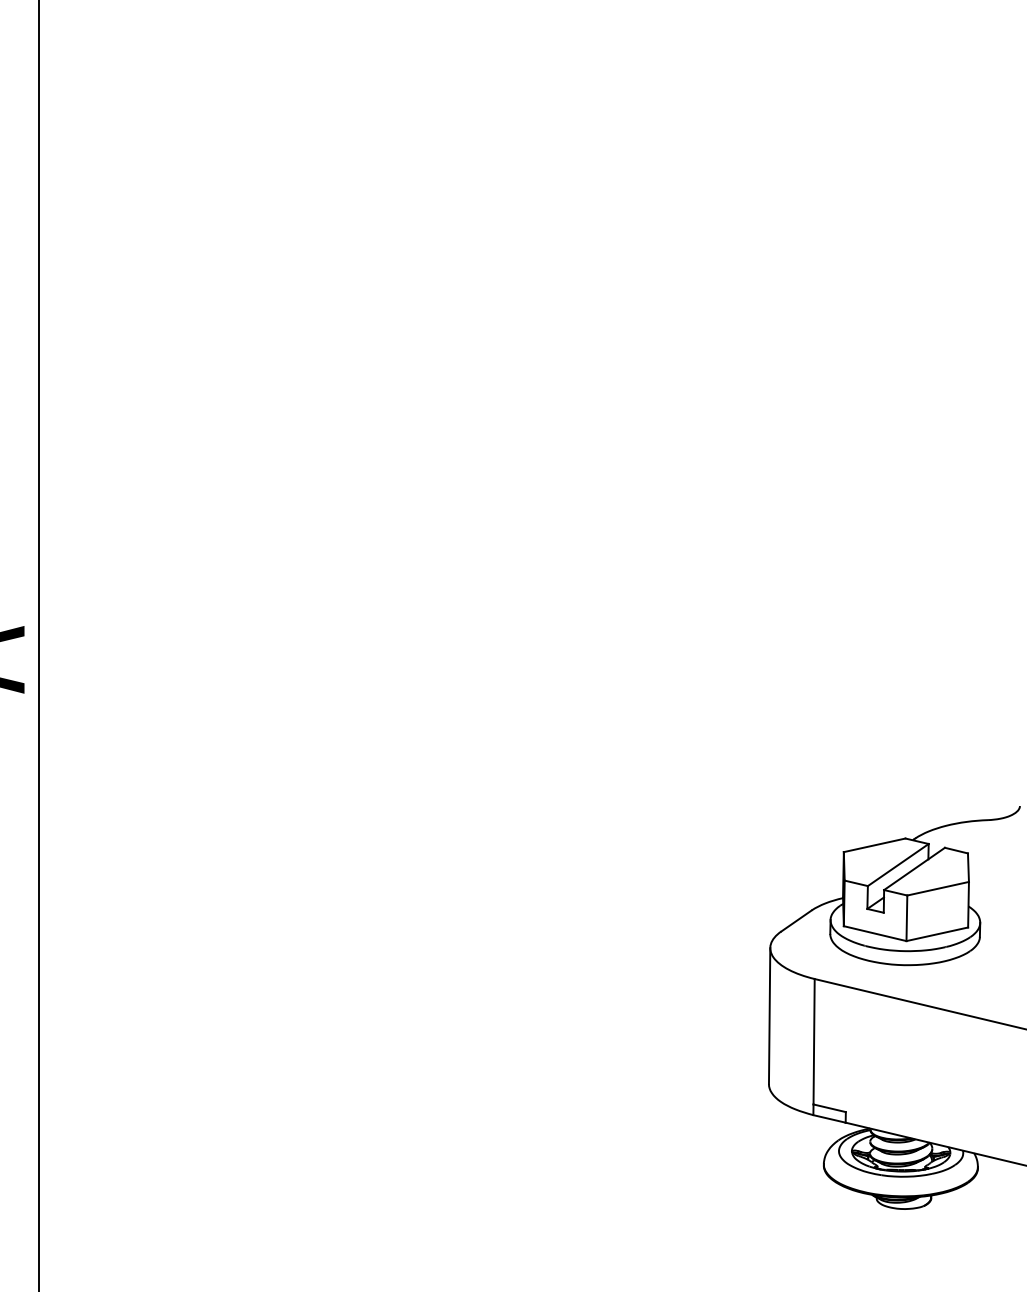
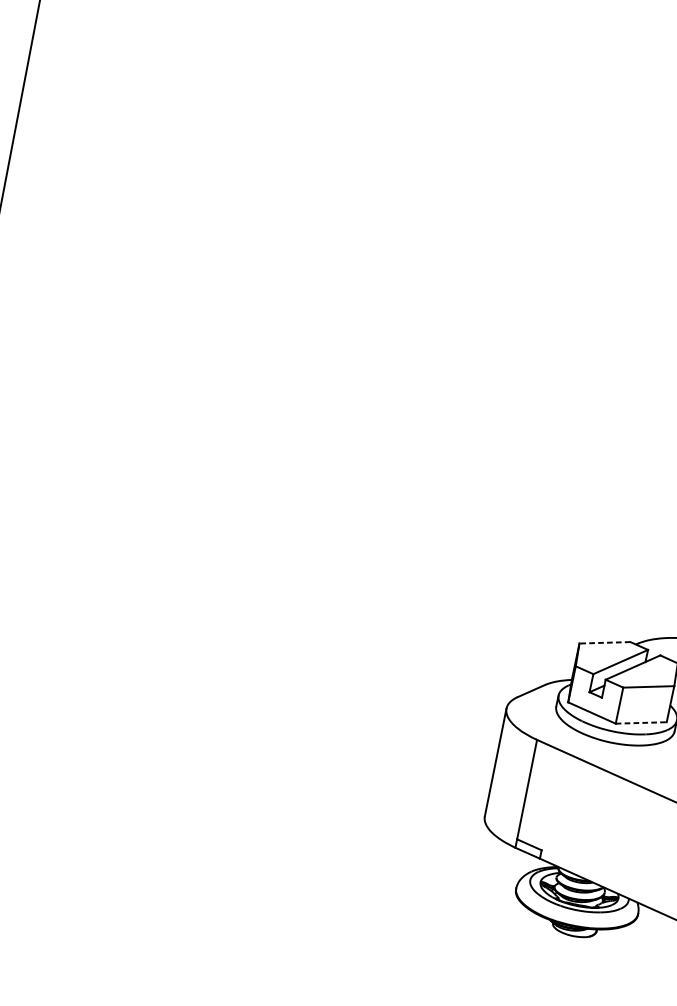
line: (874, 845) -> (604, 642), solid -> dashed
line: (937, 934) -> (641, 723), solid -> dashed

